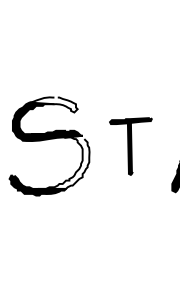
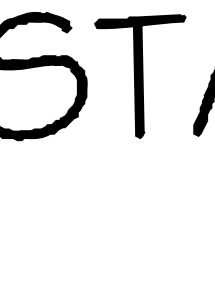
fill: (53, 104) -> (40, 22), added
part: (130, 146) -> (139, 76), size x1.67
fill: (63, 161) -> (52, 96), added

